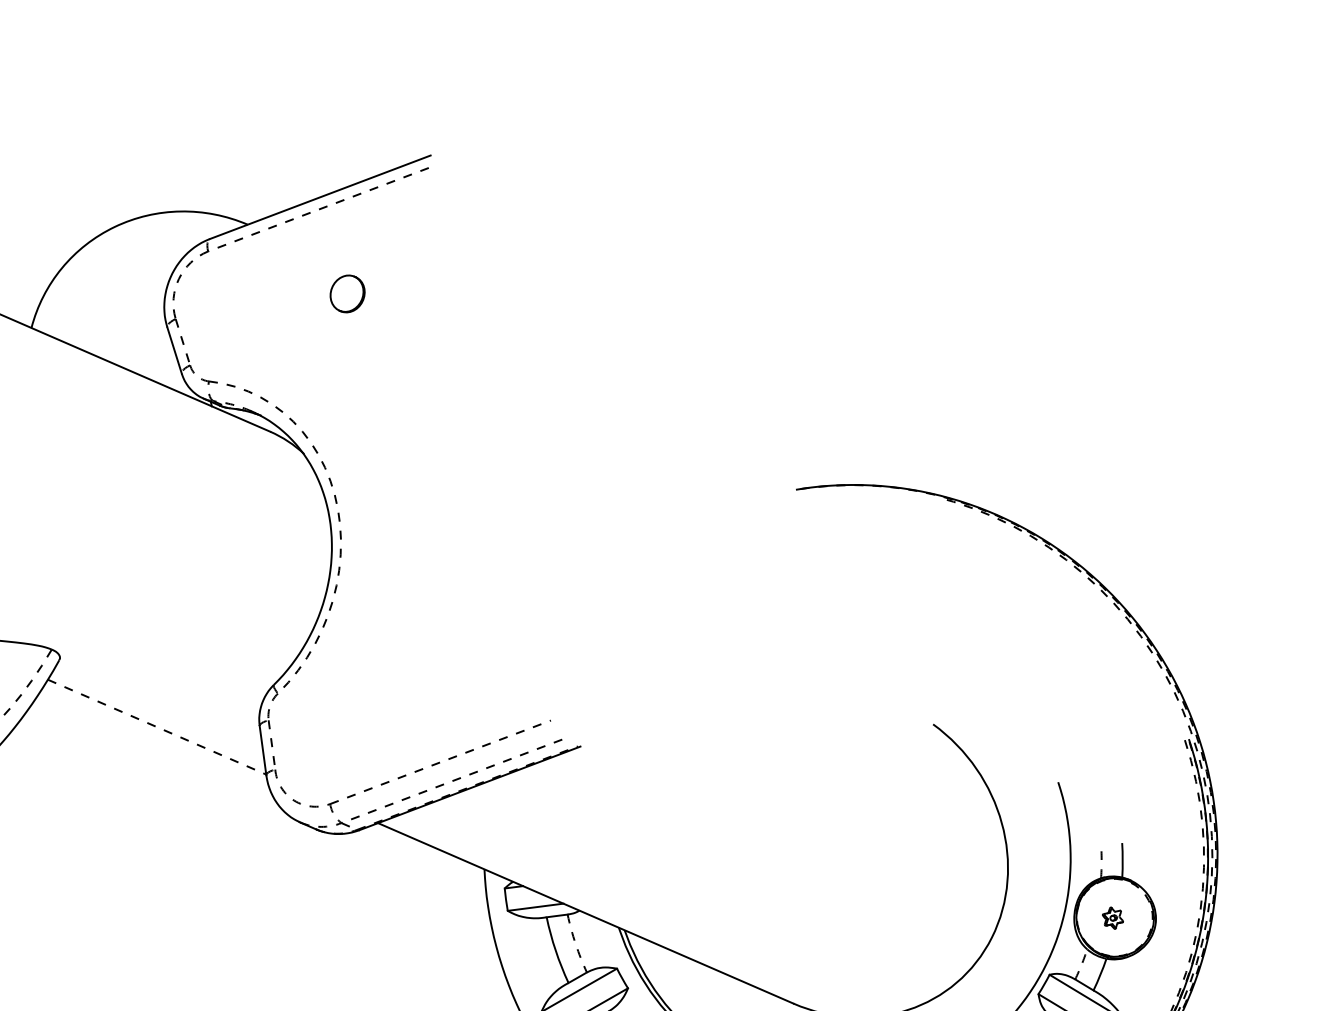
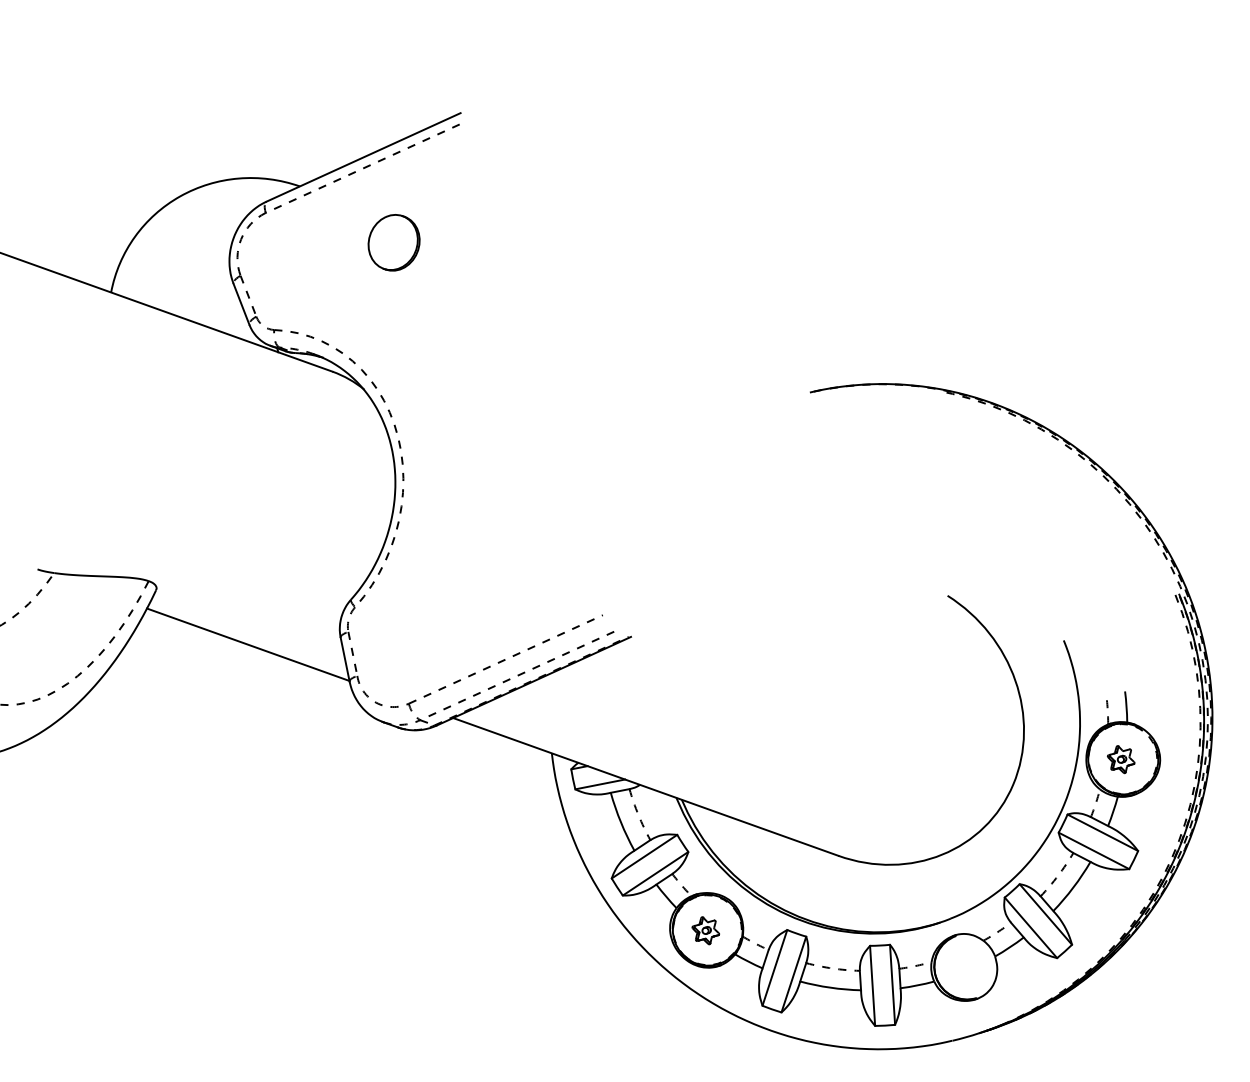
part: (347, 293) -> (393, 242), size x1.67
line: (157, 726) -> (248, 644), dashed -> solid
part: (1113, 917) -> (1121, 759), size x1.43

